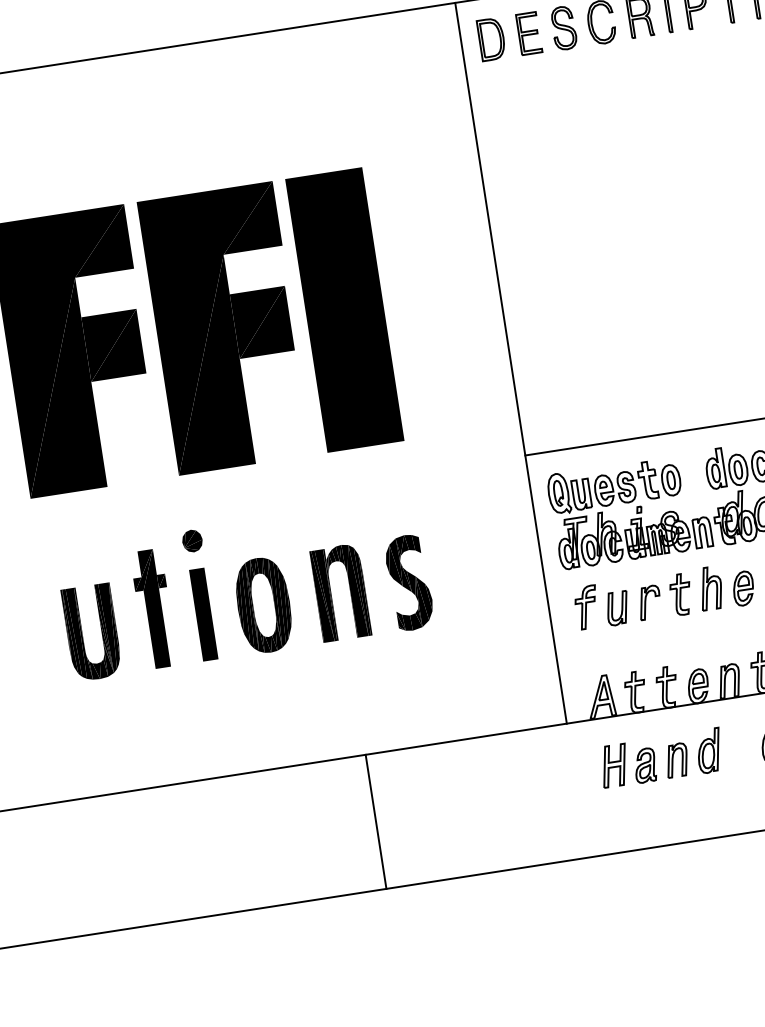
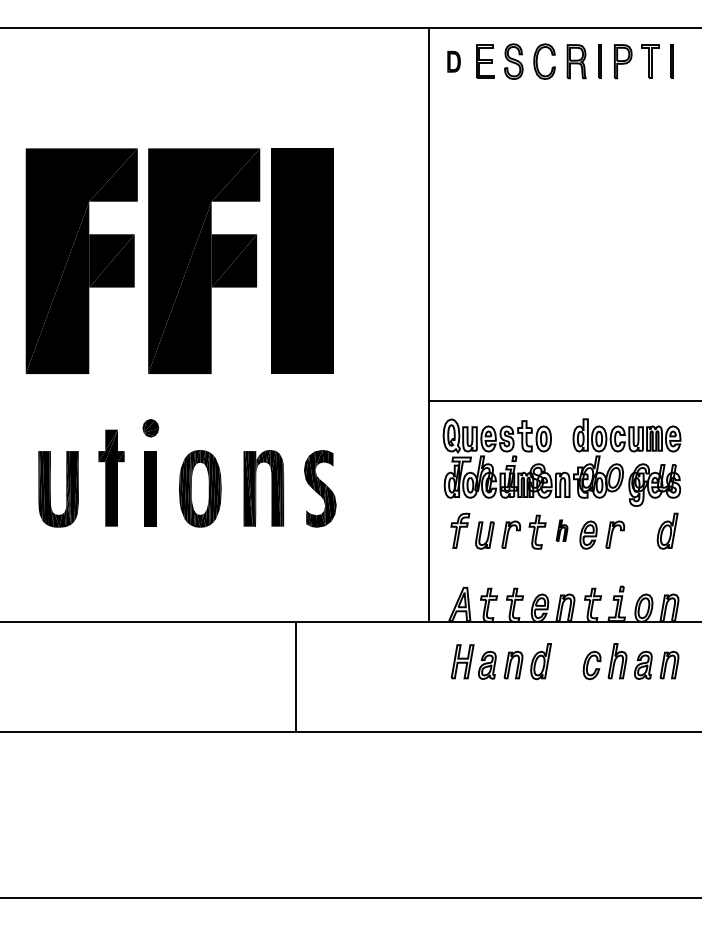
part: (490, 39) -> (453, 61), size x0.6
part: (709, 588) -> (561, 530), size x0.6
line: (375, 821) -> (295, 676), moved

